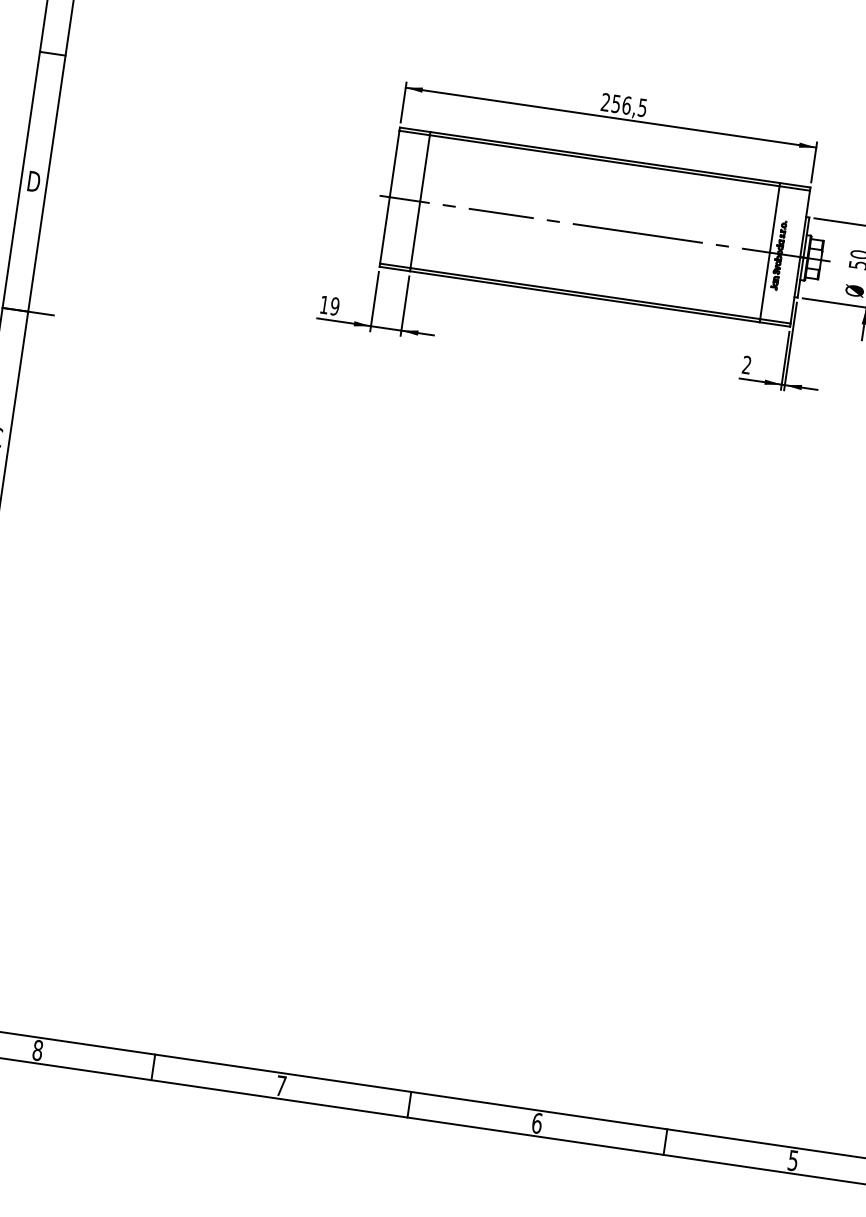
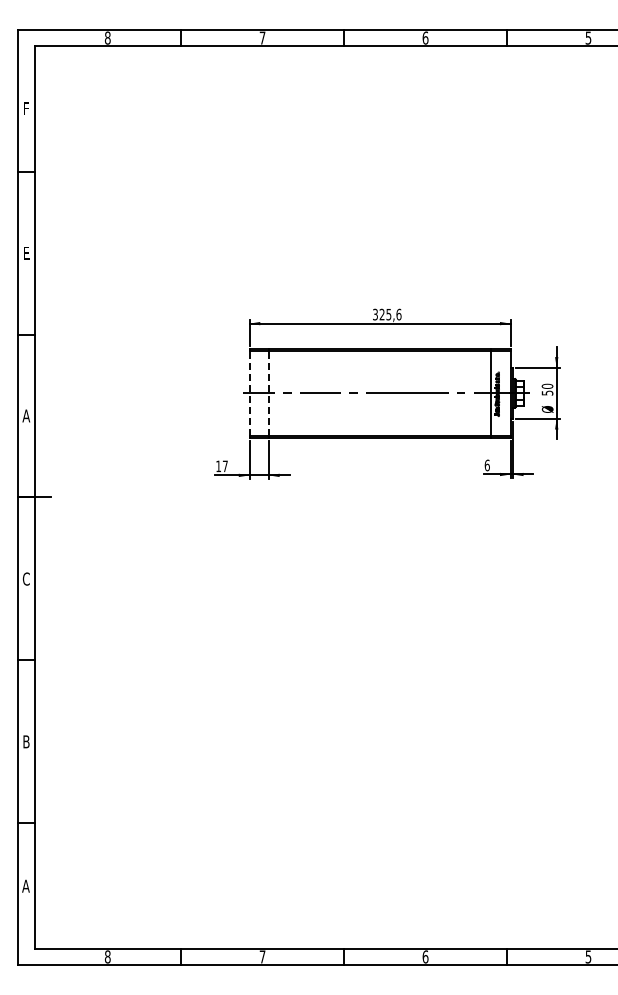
text: (624, 104) -> (387, 314), 256,5 -> 325,6
text: (34, 180) -> (26, 415), D -> A
line: (389, 195) -> (249, 392), solid -> dashed
line: (419, 200) -> (268, 392), solid -> dashed
text: (333, 306) -> (224, 466), 19 -> 17
text: (745, 364) -> (486, 465), 2 -> 6

